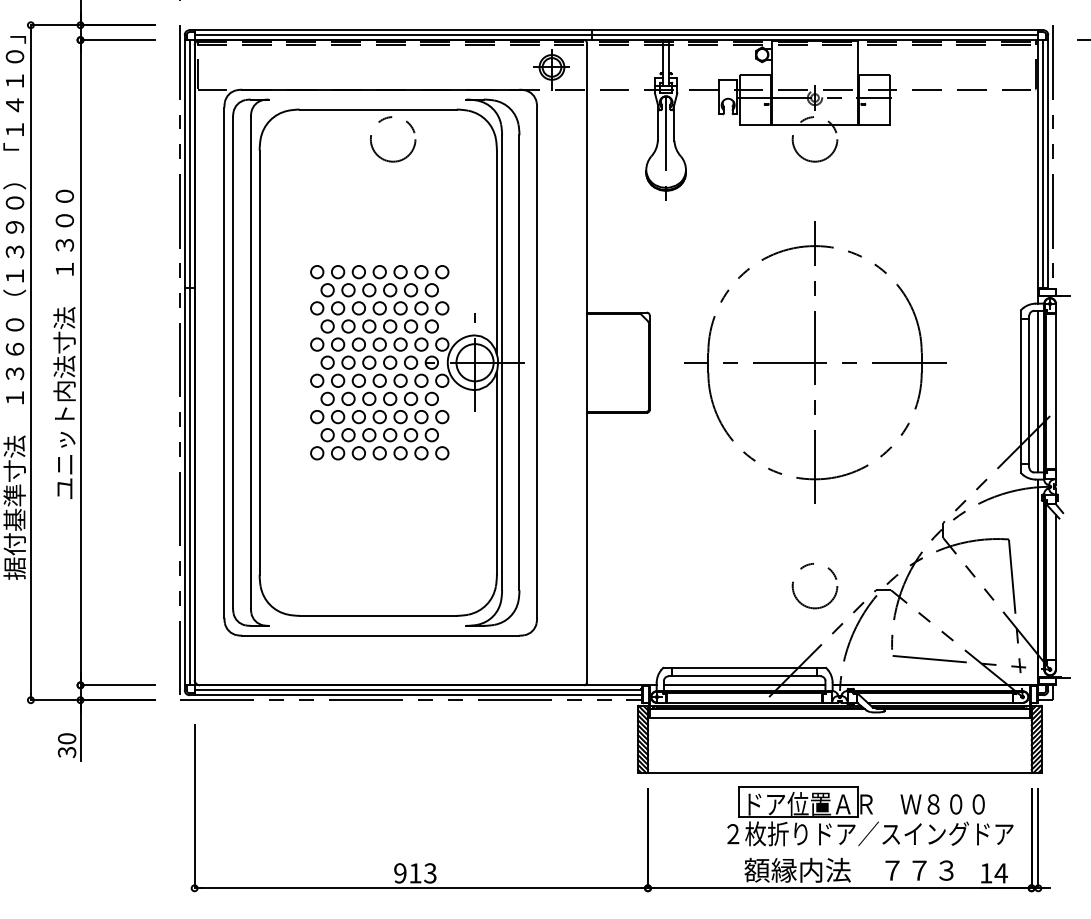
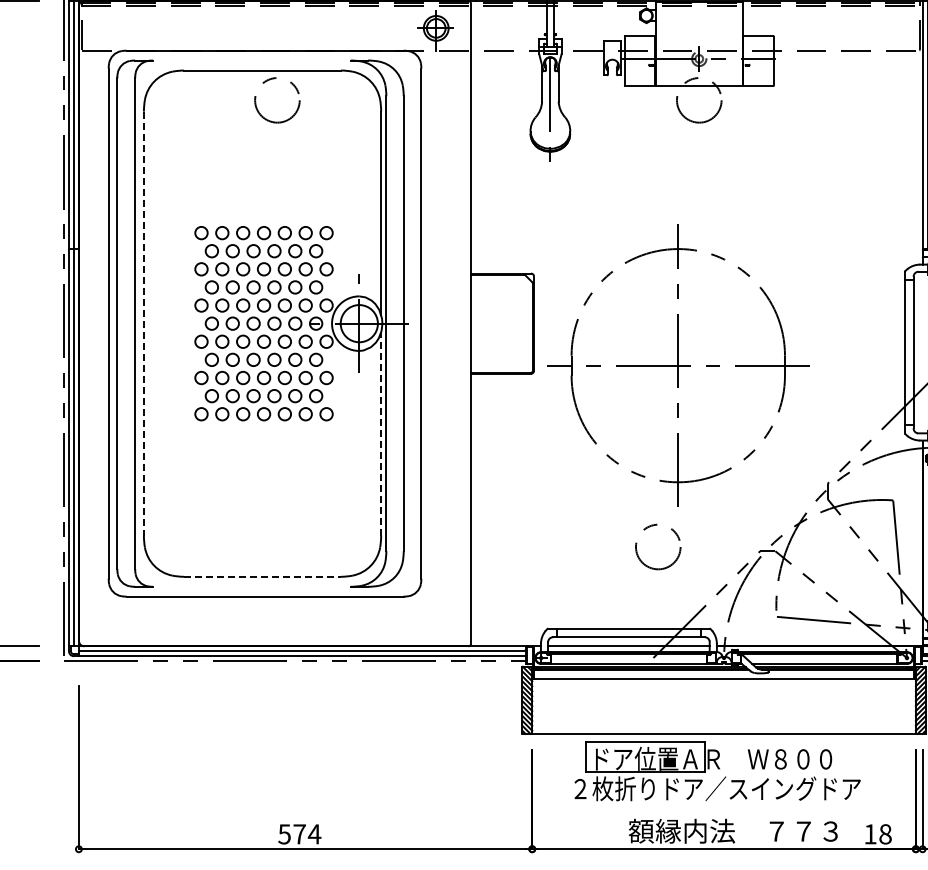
part: (815, 362) -> (678, 365), moved
line: (259, 363) -> (143, 324), solid -> dashed
line: (1038, 391) -> (922, 352), removed
line: (496, 473) -> (380, 434), solid -> dashed
circle: (814, 585) -> (657, 546), moved
line: (378, 615) -> (262, 576), solid -> dashed
part: (870, 816) -> (717, 771), moved
text: (415, 873) -> (299, 834), 913 -> 574
text: (1000, 873) -> (884, 834), 14 -> 18

